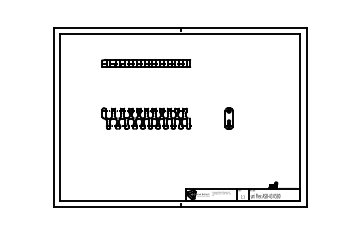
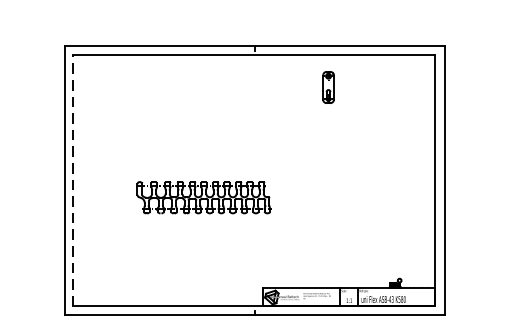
part: (146, 63) -> (203, 99), removed
line: (59, 117) -> (72, 180), solid -> dashed
part: (146, 118) -> (203, 197), moved
part: (228, 118) -> (327, 87), moved

